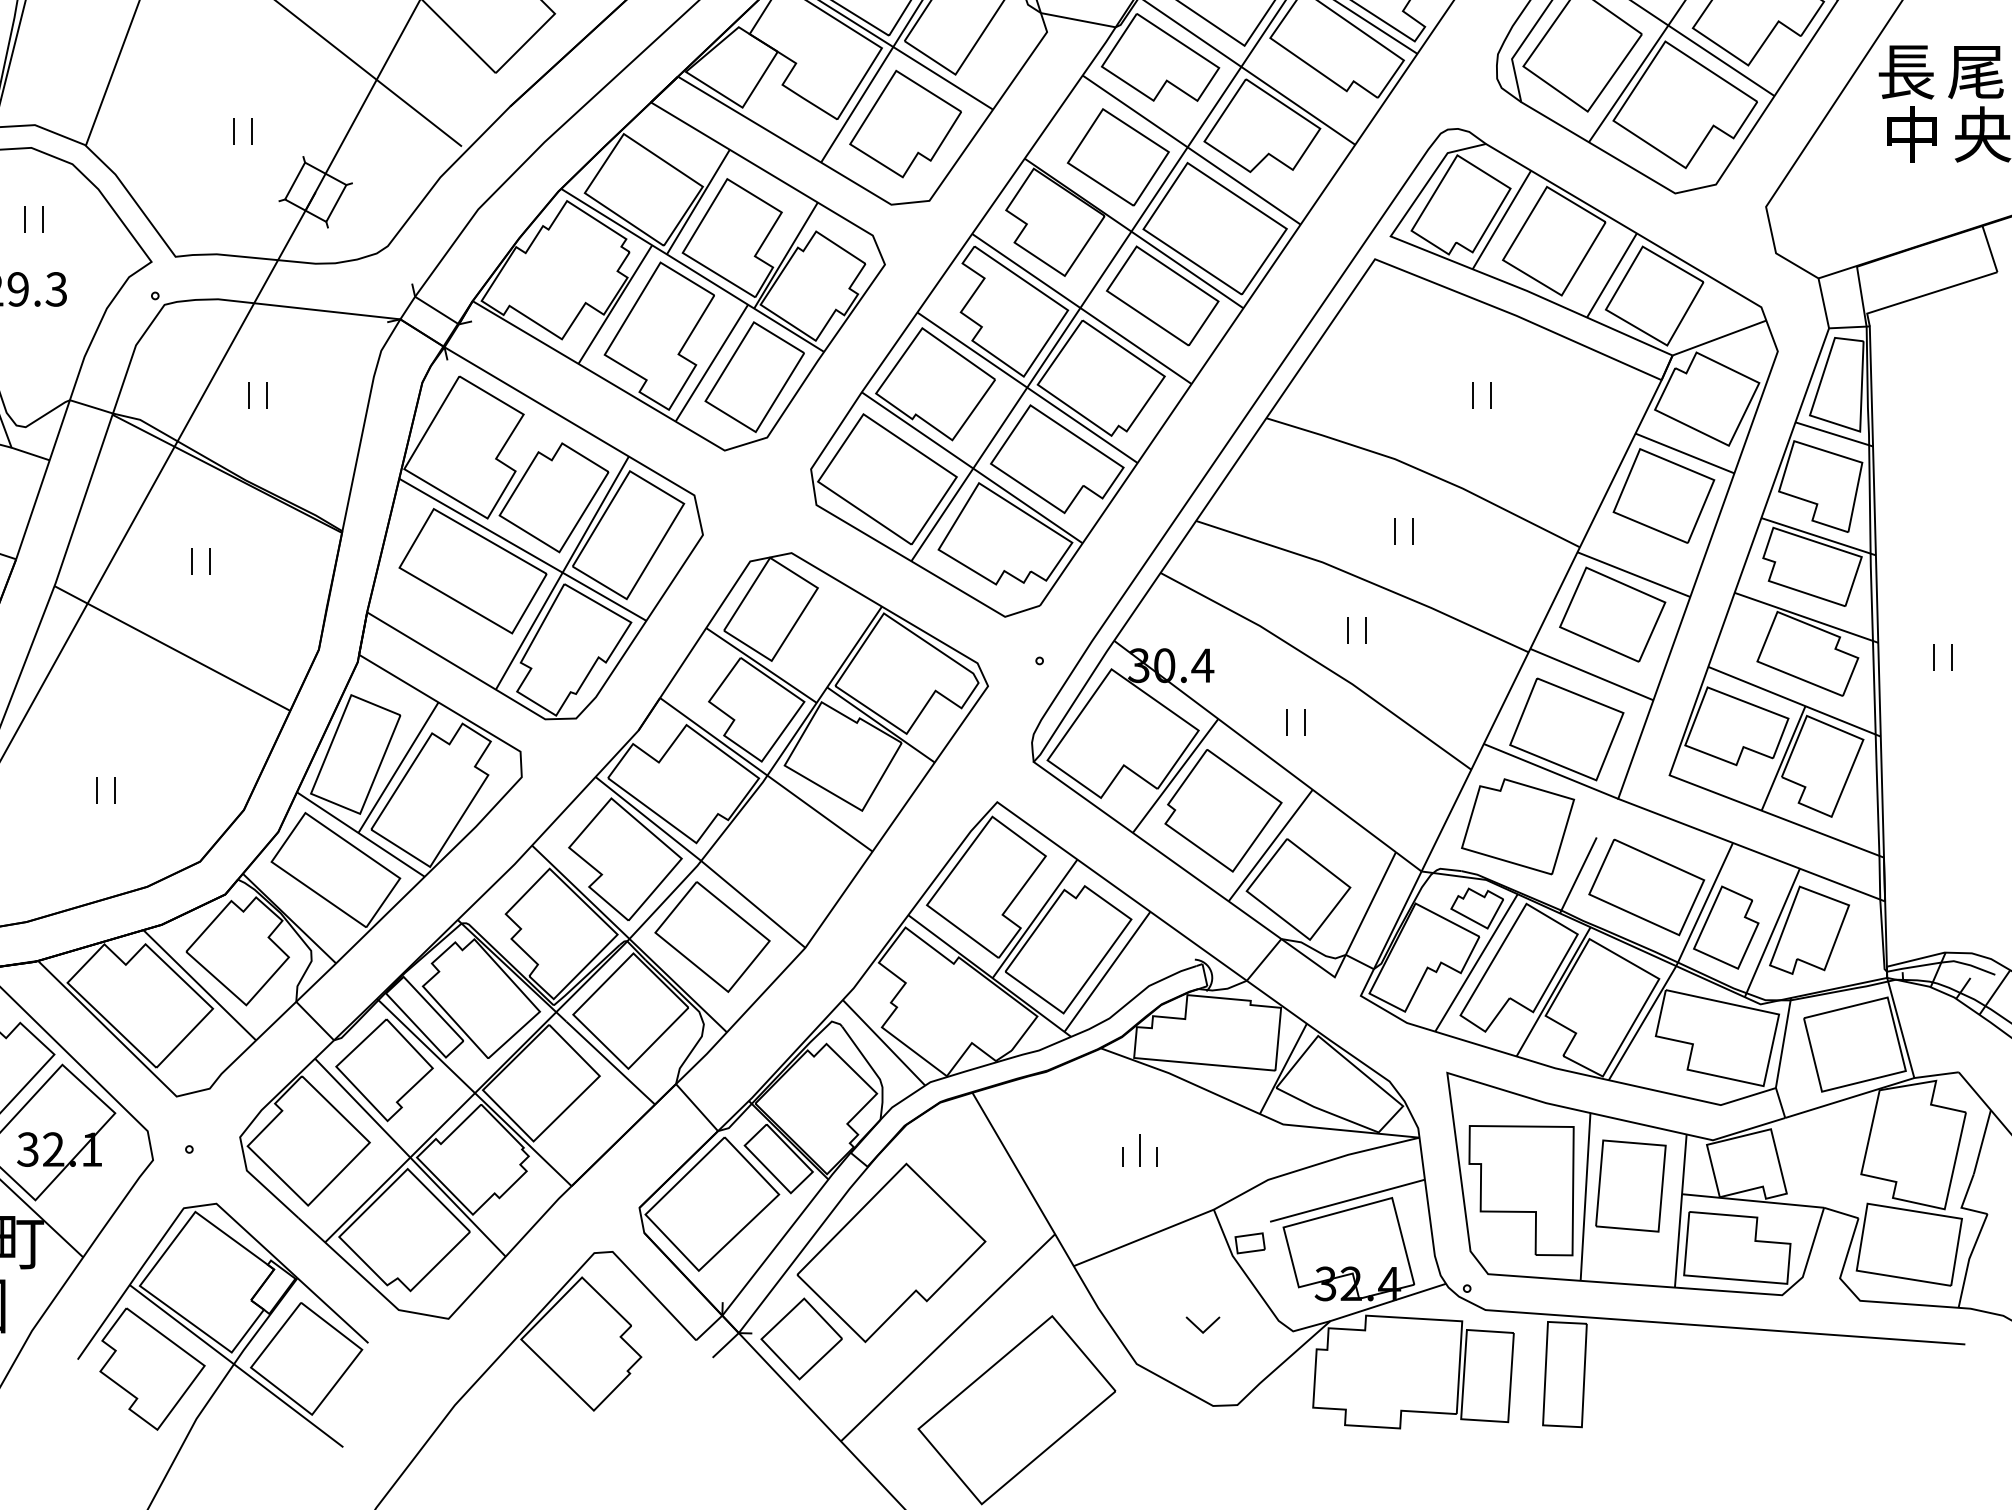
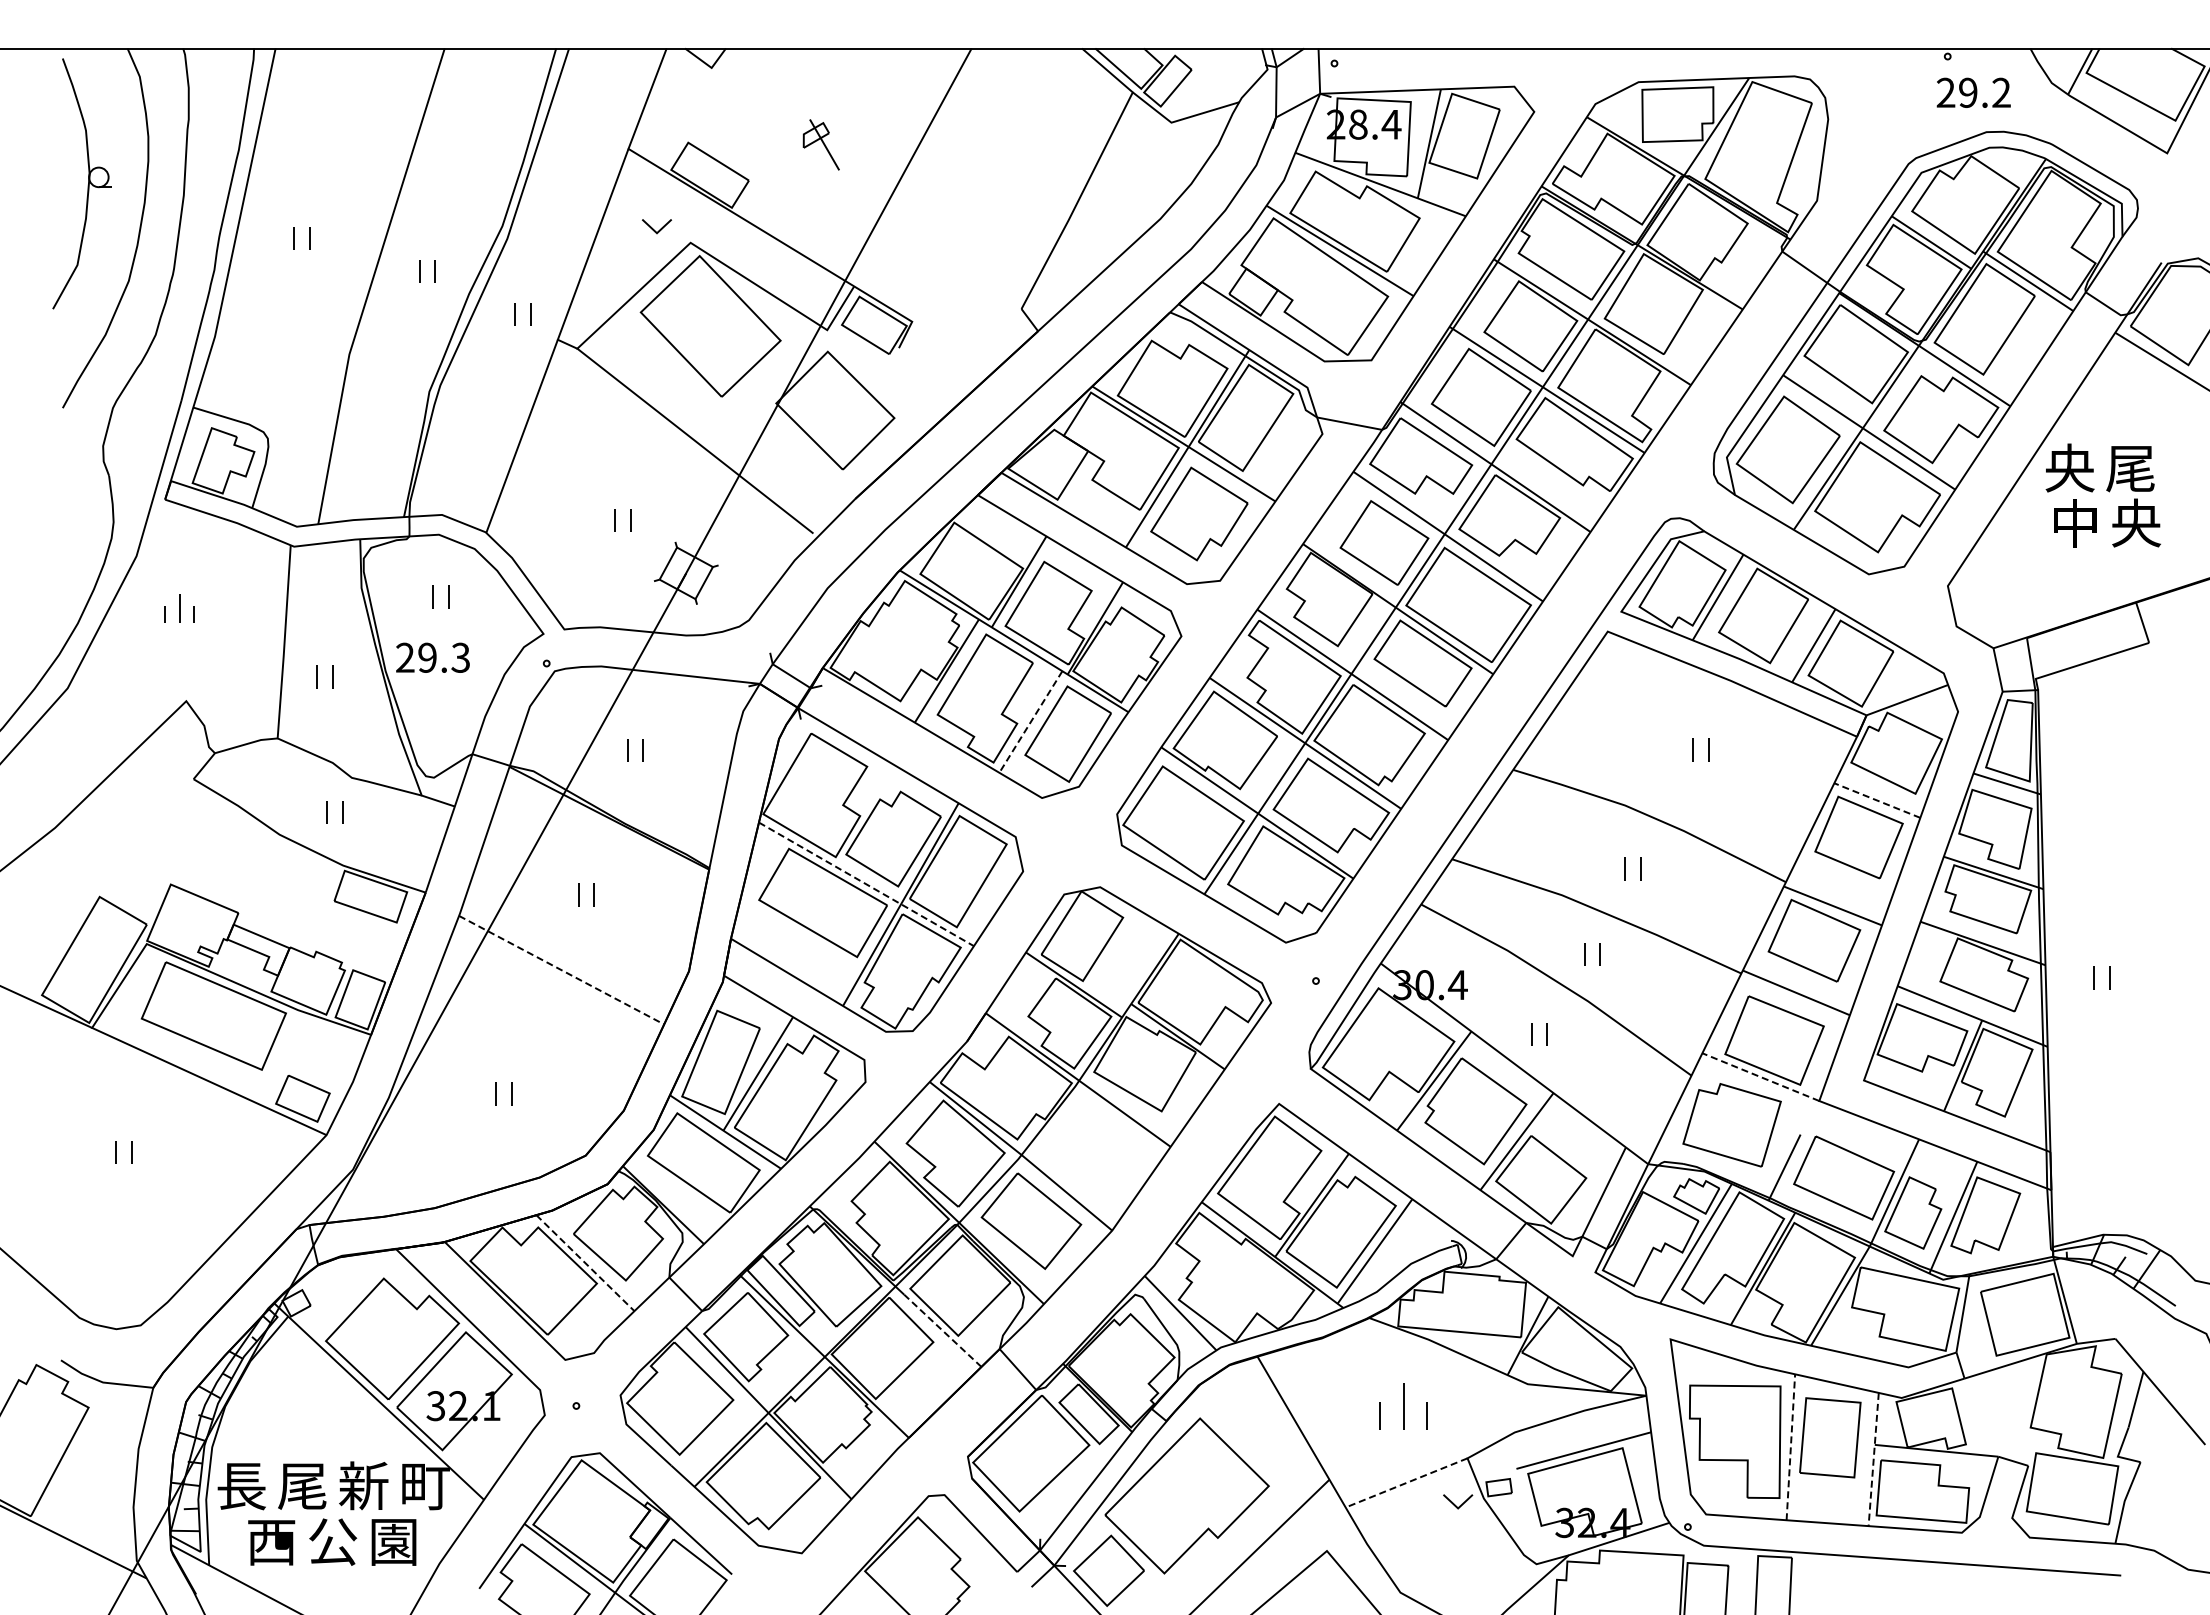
text: (1905, 70) -> (2069, 467), 長 -> 央
line: (711, 363) -> (1030, 722), solid -> dashed
line: (1683, 453) -> (1876, 800), solid -> dashed
line: (524, 549) -> (867, 884), solid -> dashed
line: (173, 648) -> (562, 970), solid -> dashed
line: (1550, 770) -> (1760, 1076), solid -> dashed
line: (199, 985) -> (585, 1263), solid -> dashed
line: (610, 1062) -> (942, 1330), solid -> dashed
part: (1140, 1150) -> (1403, 1406), size x1.6
line: (1585, 1196) -> (1790, 1446), solid -> dashed
line: (1680, 1209) -> (1873, 1458), solid -> dashed
line: (1143, 1237) -> (1406, 1482), solid -> dashed
part: (1203, 1324) -> (1458, 1501), moved

